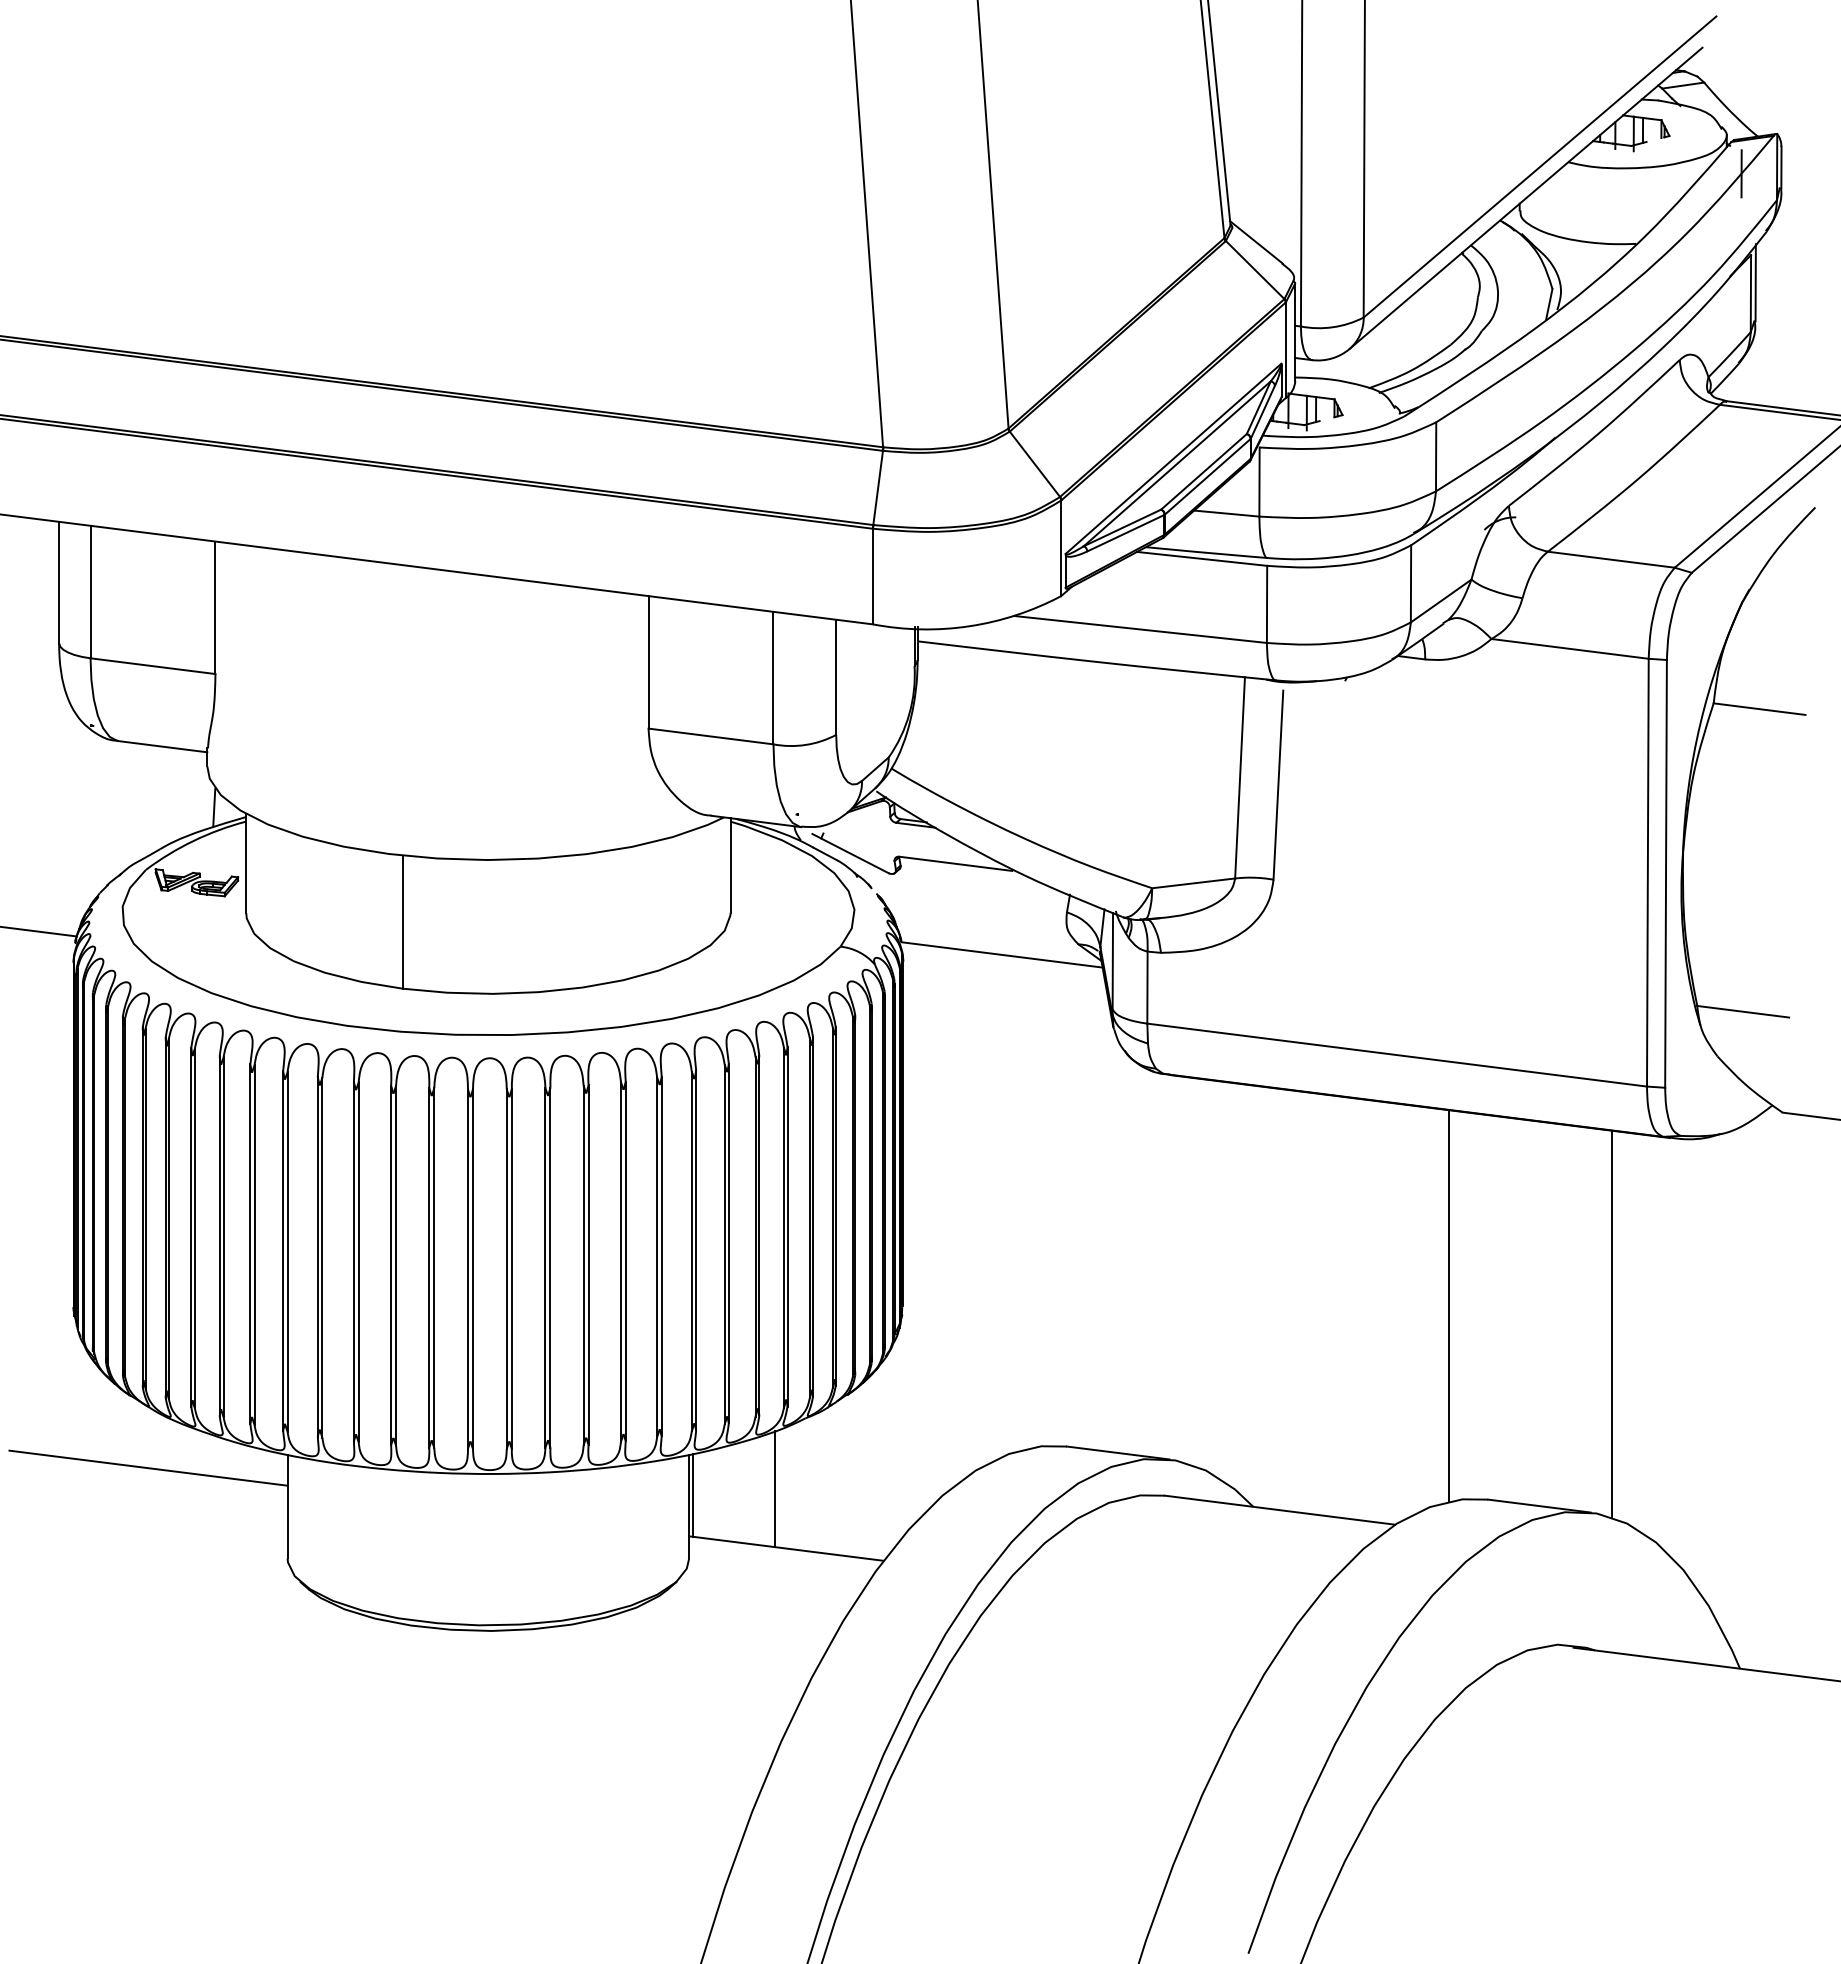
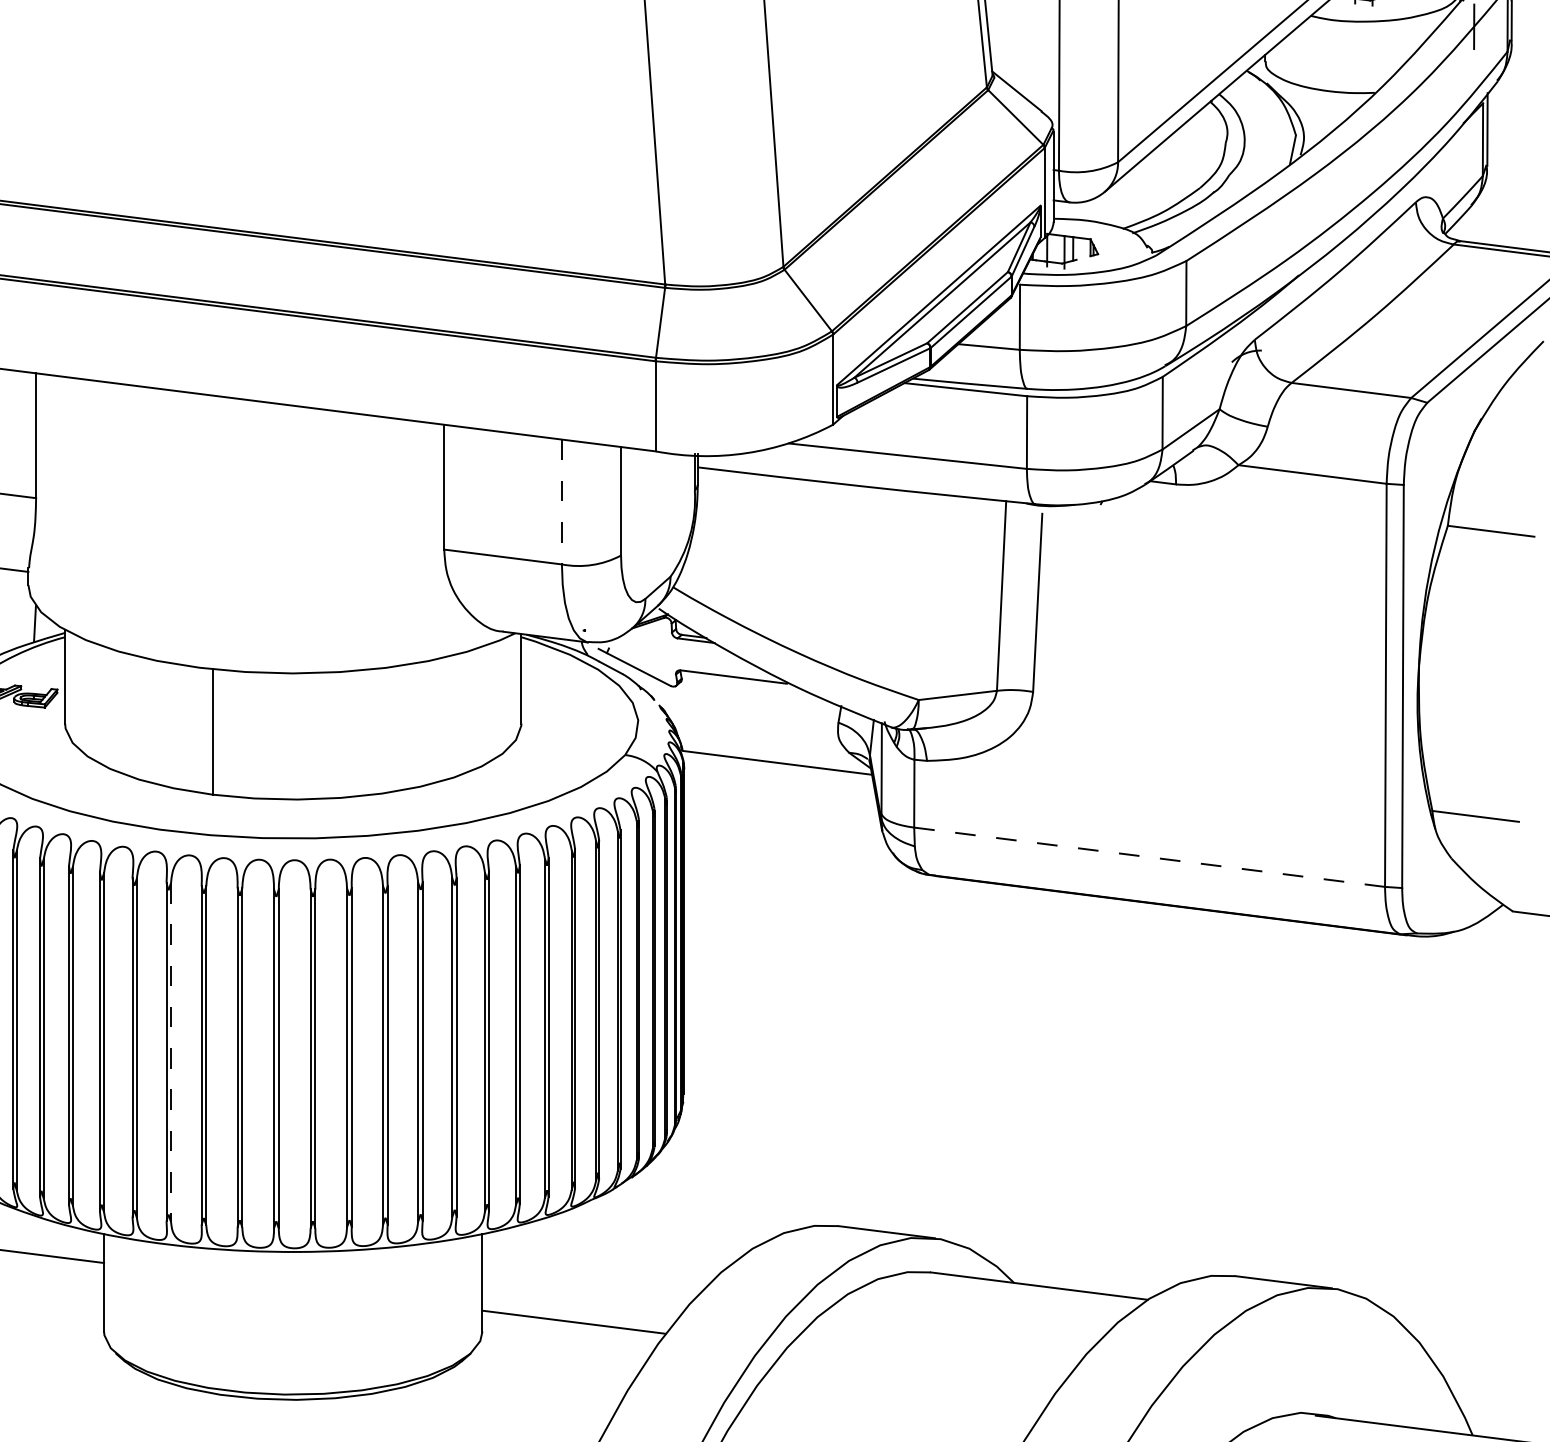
line: (773, 678) -> (561, 502), solid -> dashed
line: (1397, 1055) -> (1149, 857), solid -> dashed
line: (358, 1262) -> (170, 1052), solid -> dashed
line: (1448, 1305) -> (1197, 1093), removed
line: (1611, 1323) -> (1351, 1110), removed
line: (774, 1489) -> (562, 1266), removed
line: (692, 1495) -> (485, 1272), removed

